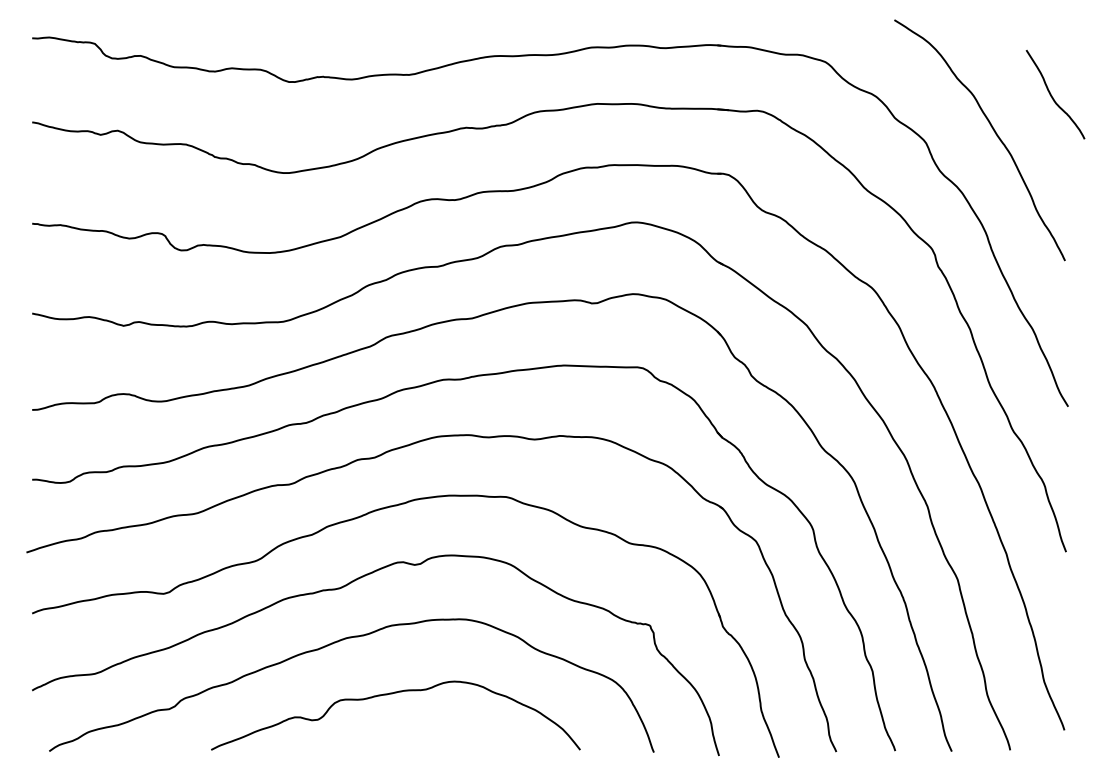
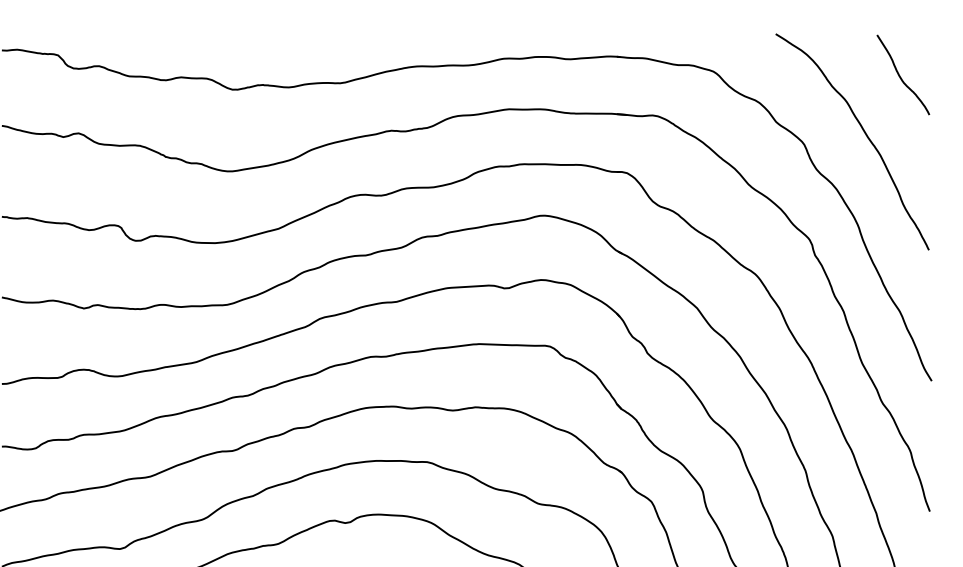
curve: (1052, 95) -> (900, 75), moved

